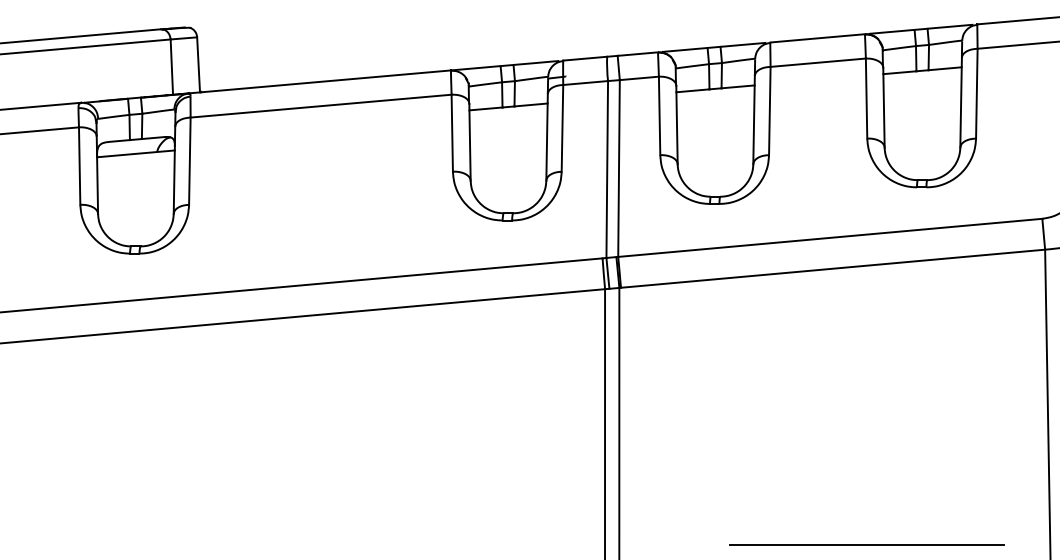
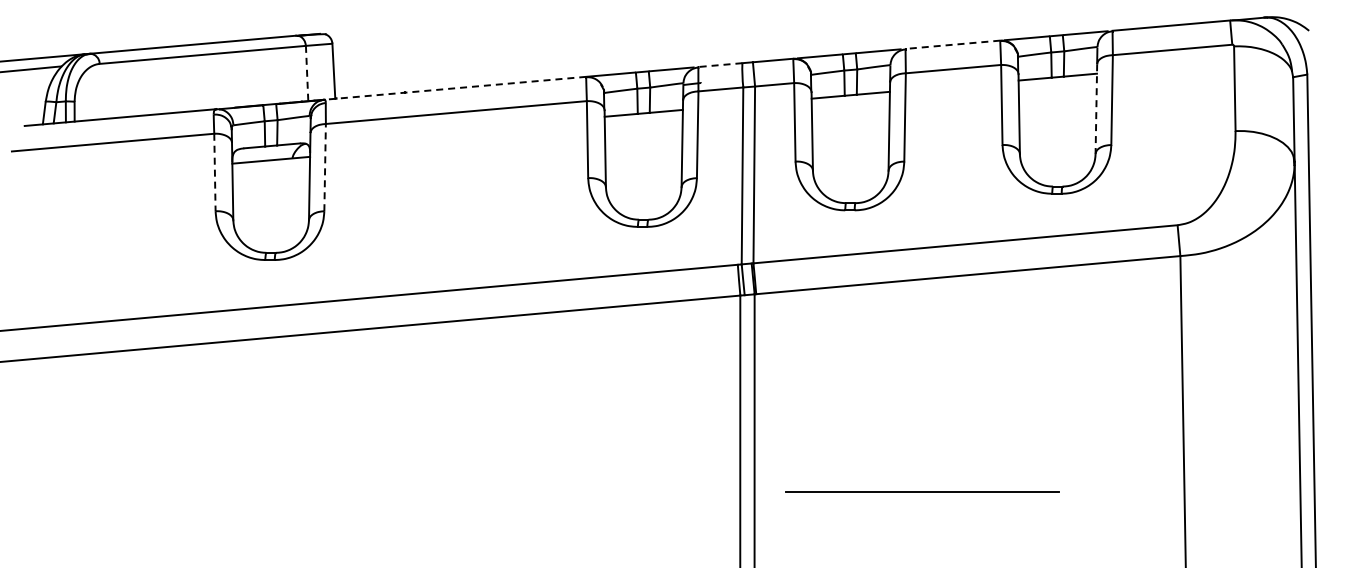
line: (817, 38) -> (952, 44), solid -> dashed
line: (584, 59) -> (719, 65), solid -> dashed
line: (172, 67) -> (307, 73), solid -> dashed
line: (320, 82) -> (455, 88), solid -> dashed
line: (961, 103) -> (1096, 109), solid -> dashed
line: (190, 161) -> (325, 167), solid -> dashed
line: (79, 166) -> (214, 172), solid -> dashed
line: (867, 544) -> (922, 491), moved

